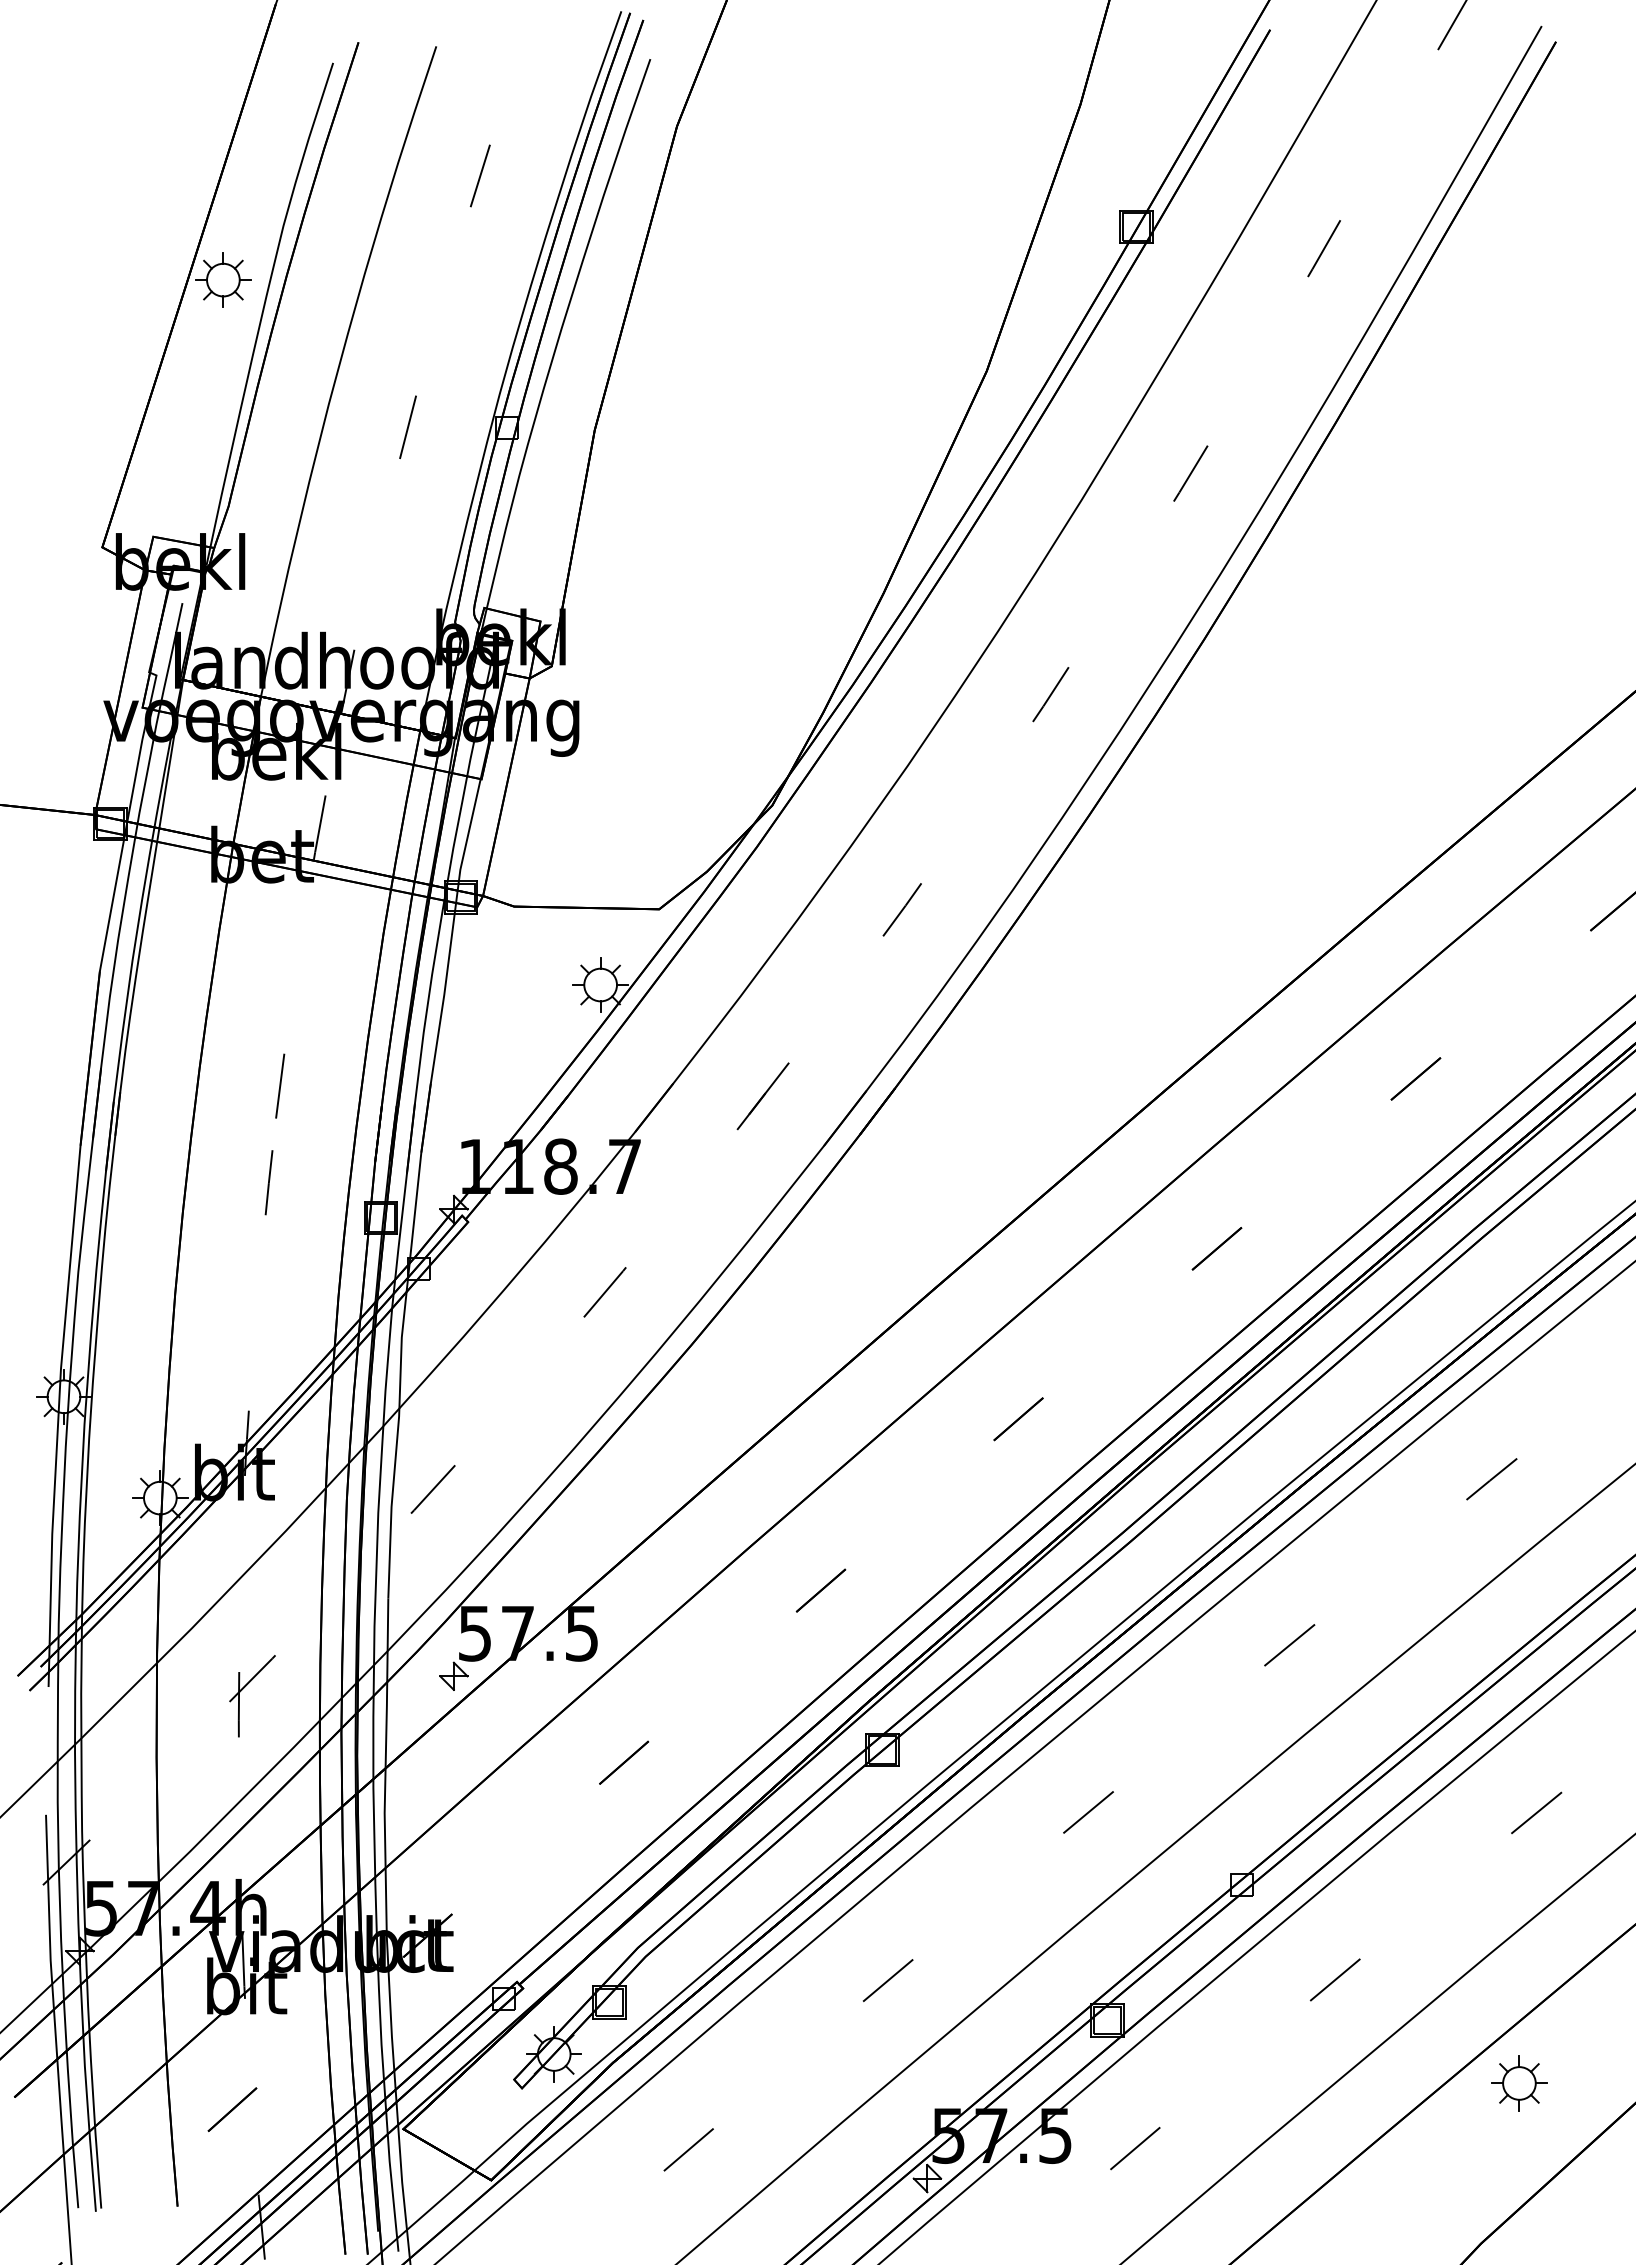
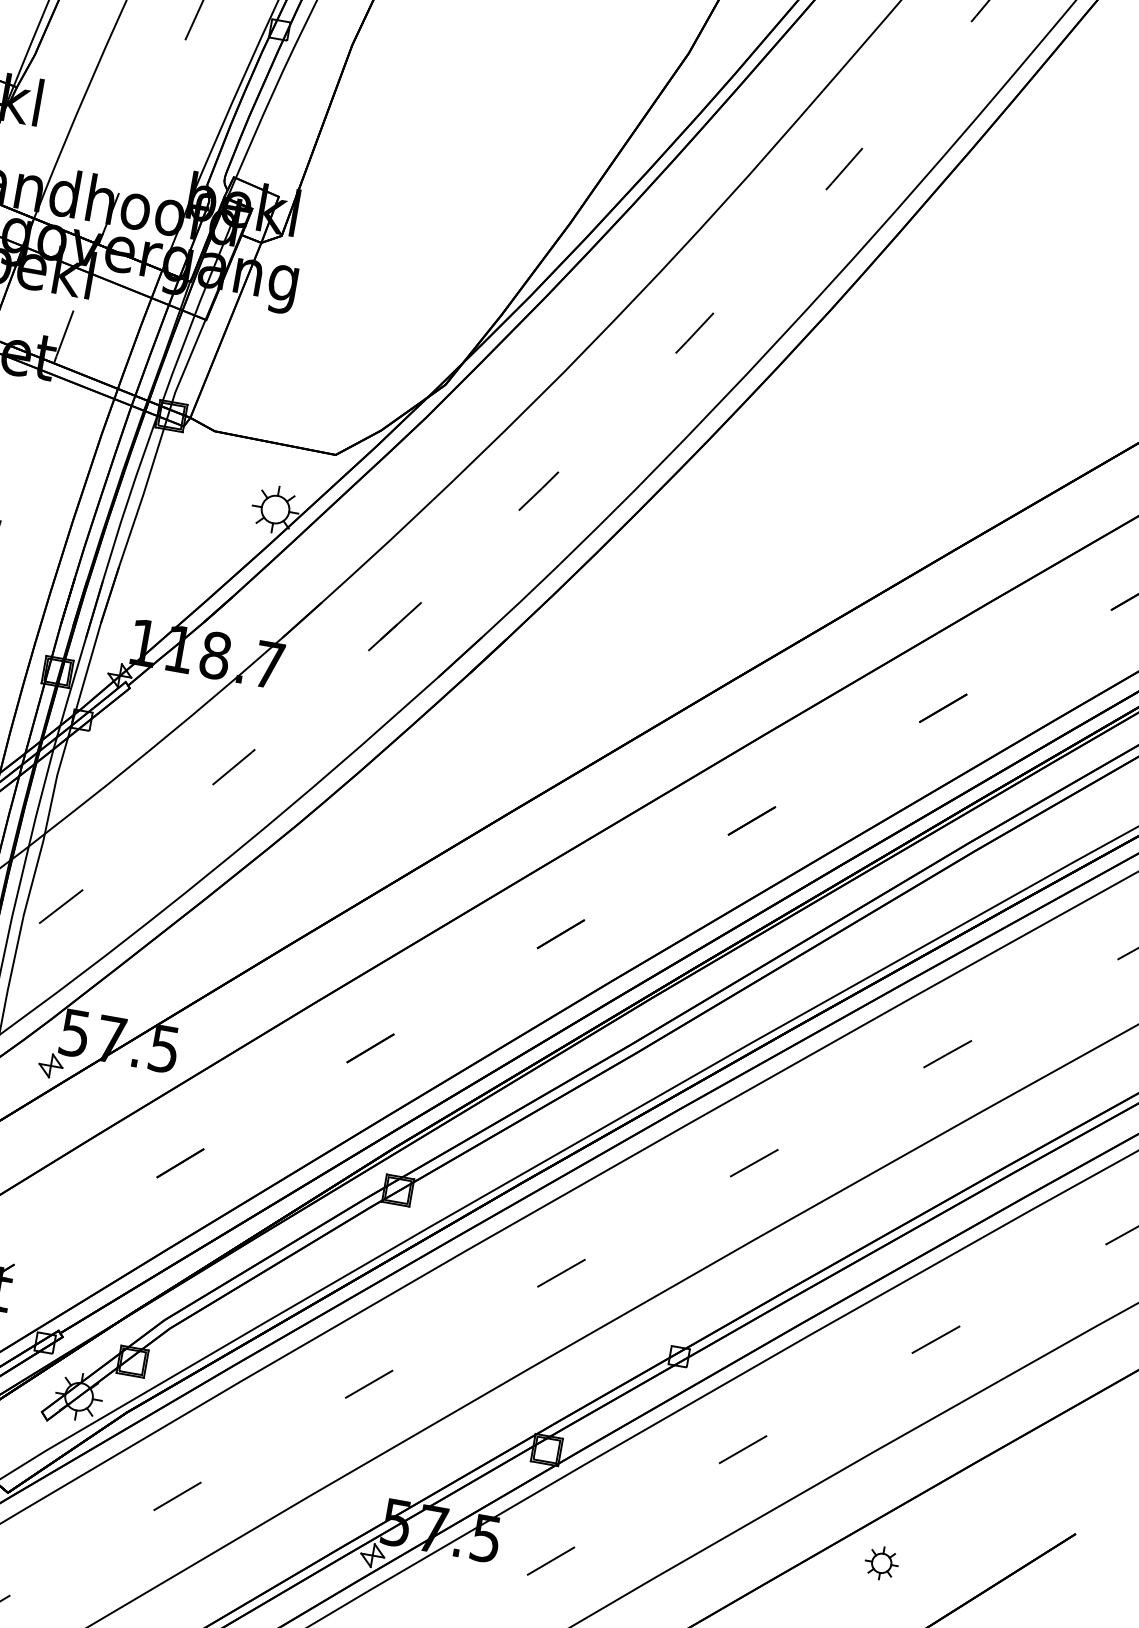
part: (1519, 2083) -> (881, 1563), size x0.7

